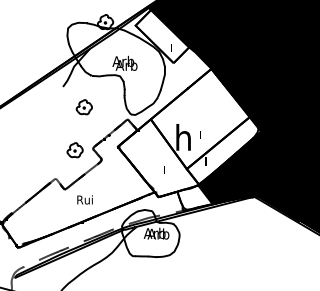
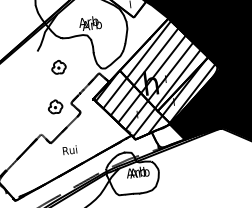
hatch: (188, 133) -> (155, 79), added

